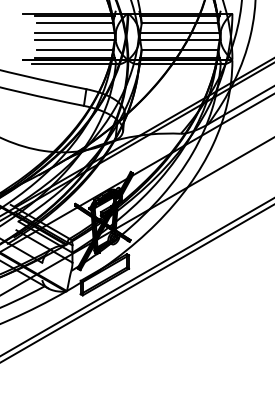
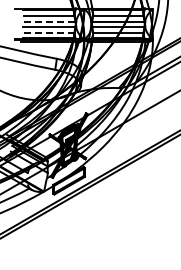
line: (73, 32) -> (48, 21), solid -> dashed
line: (75, 49) -> (49, 32), solid -> dashed

